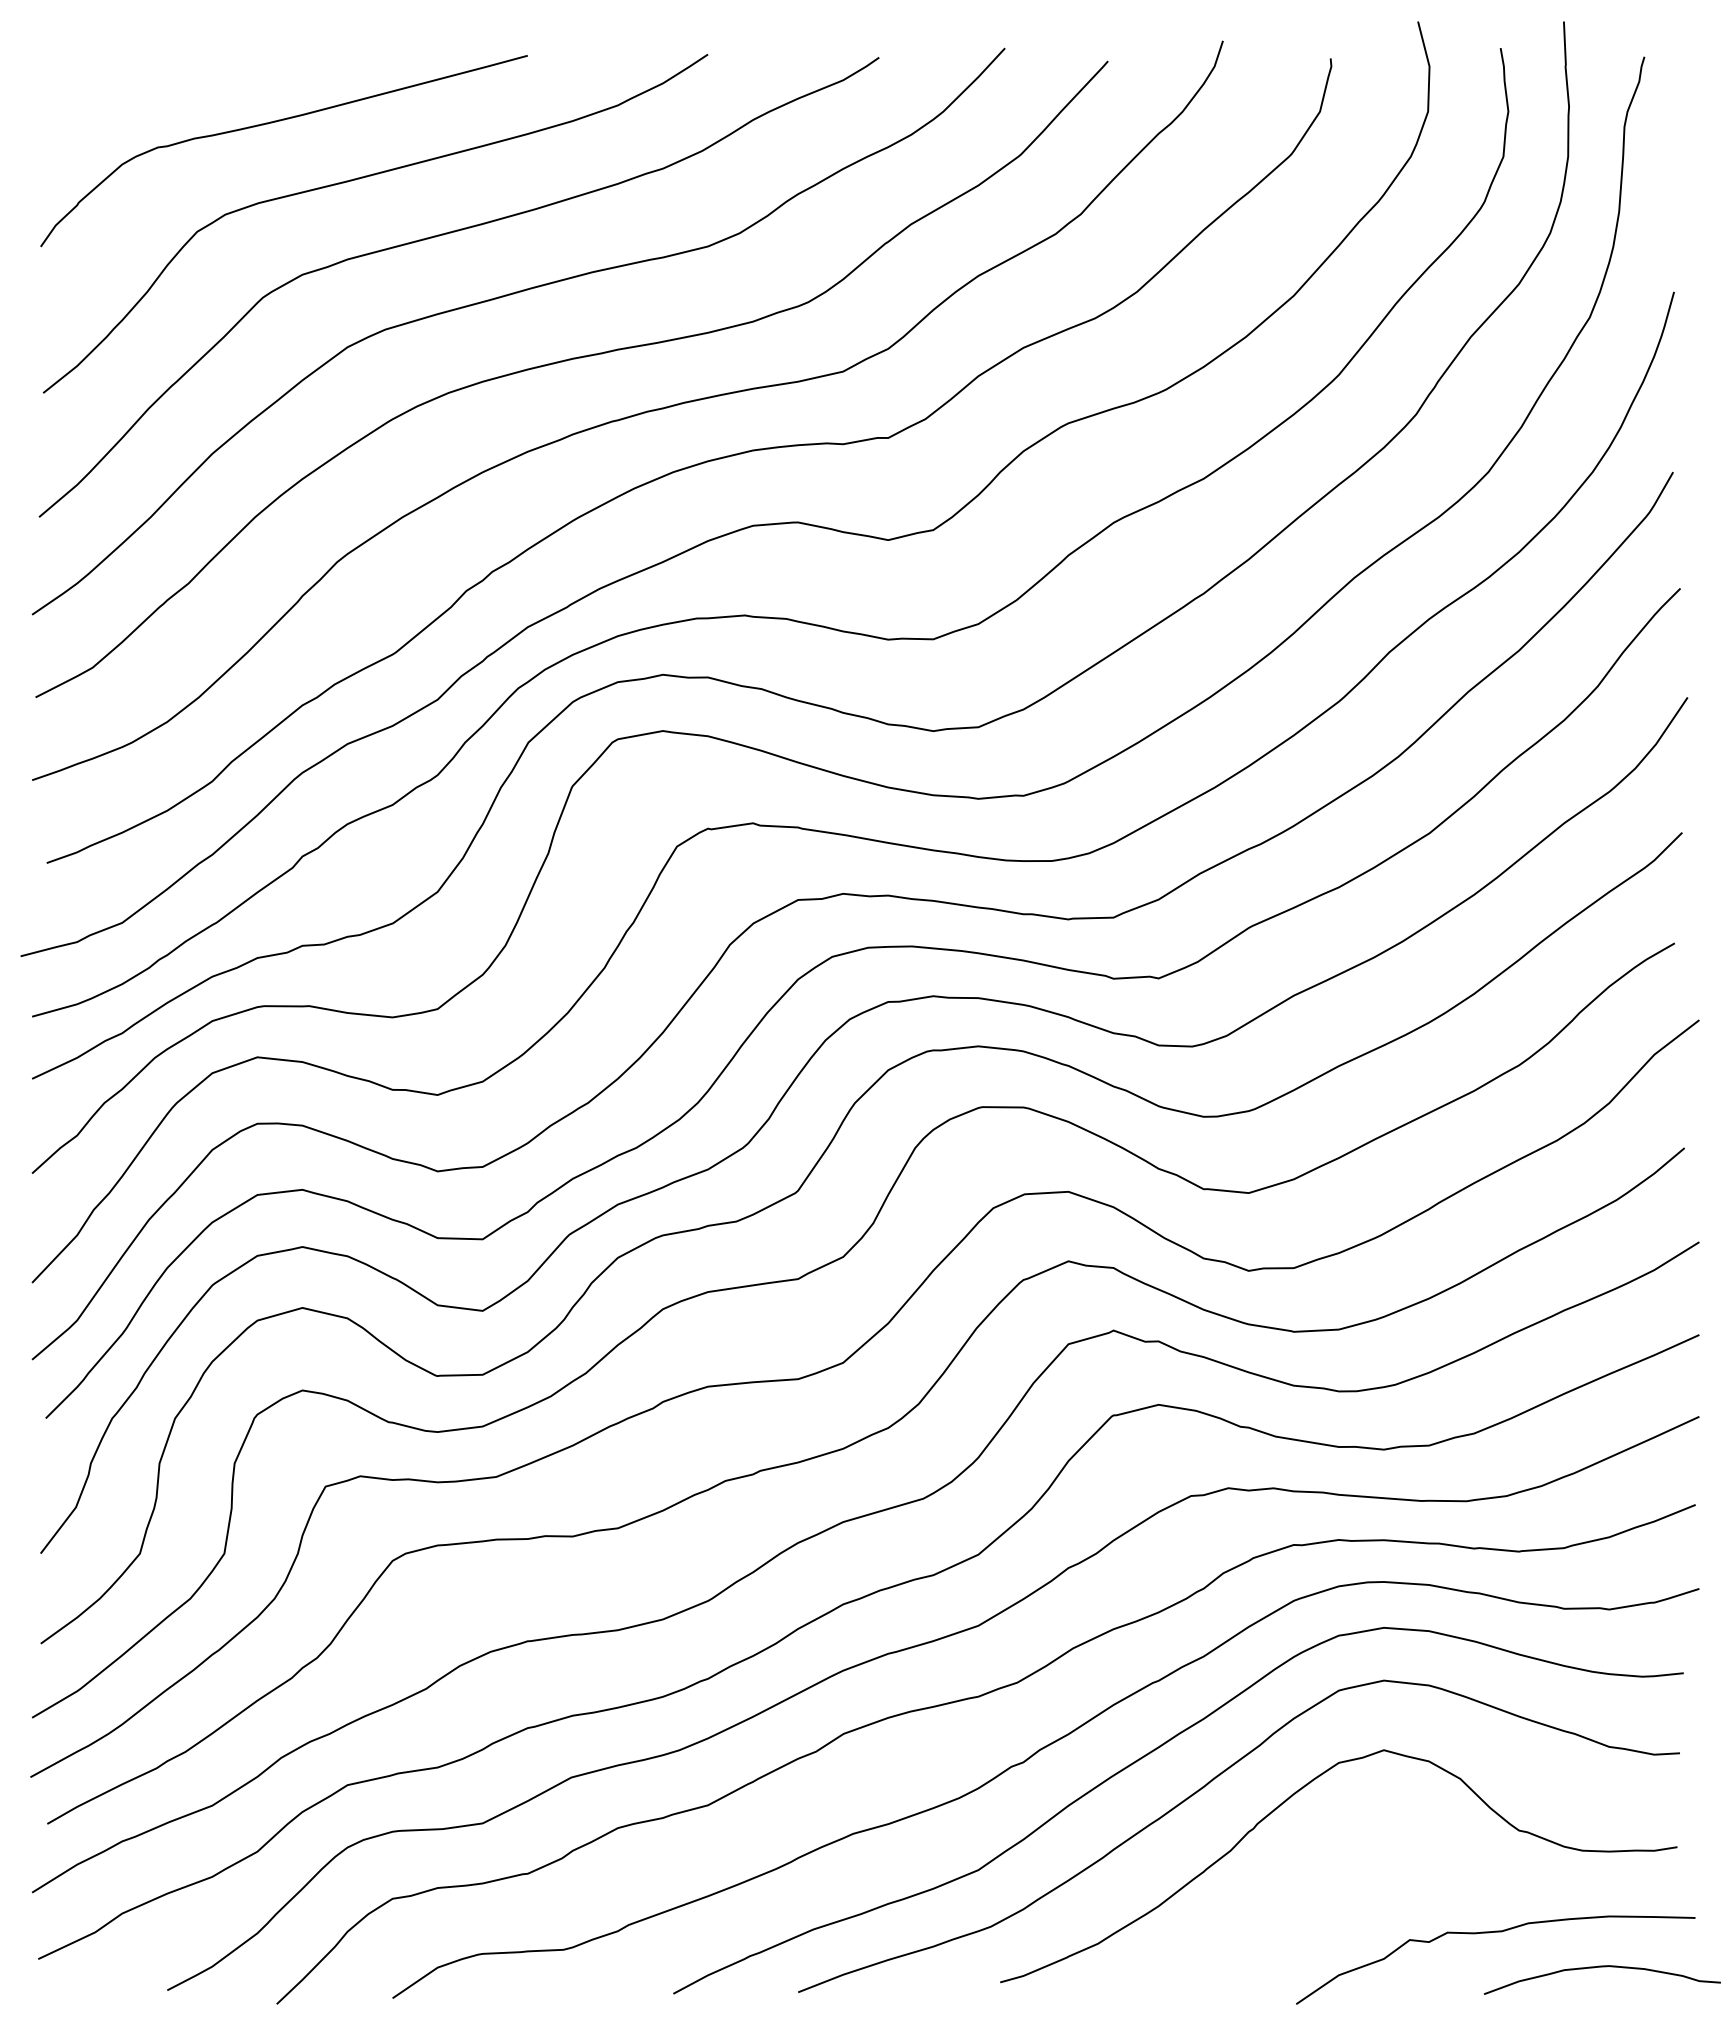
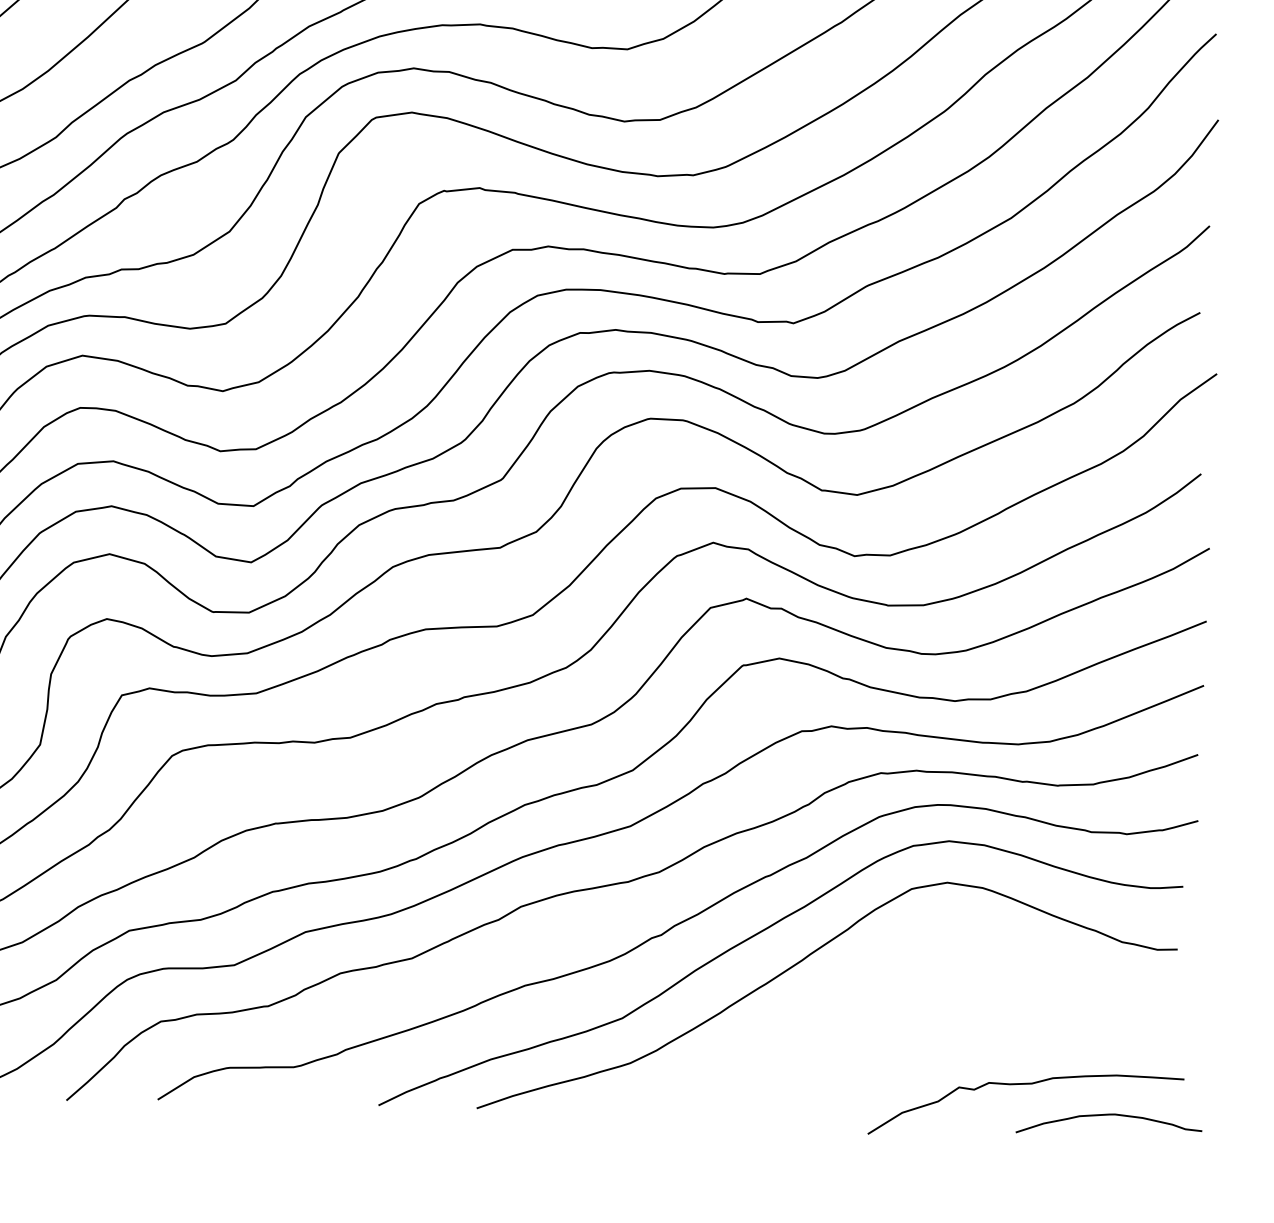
curve: (1284, 1803) -> (865, 976), removed

